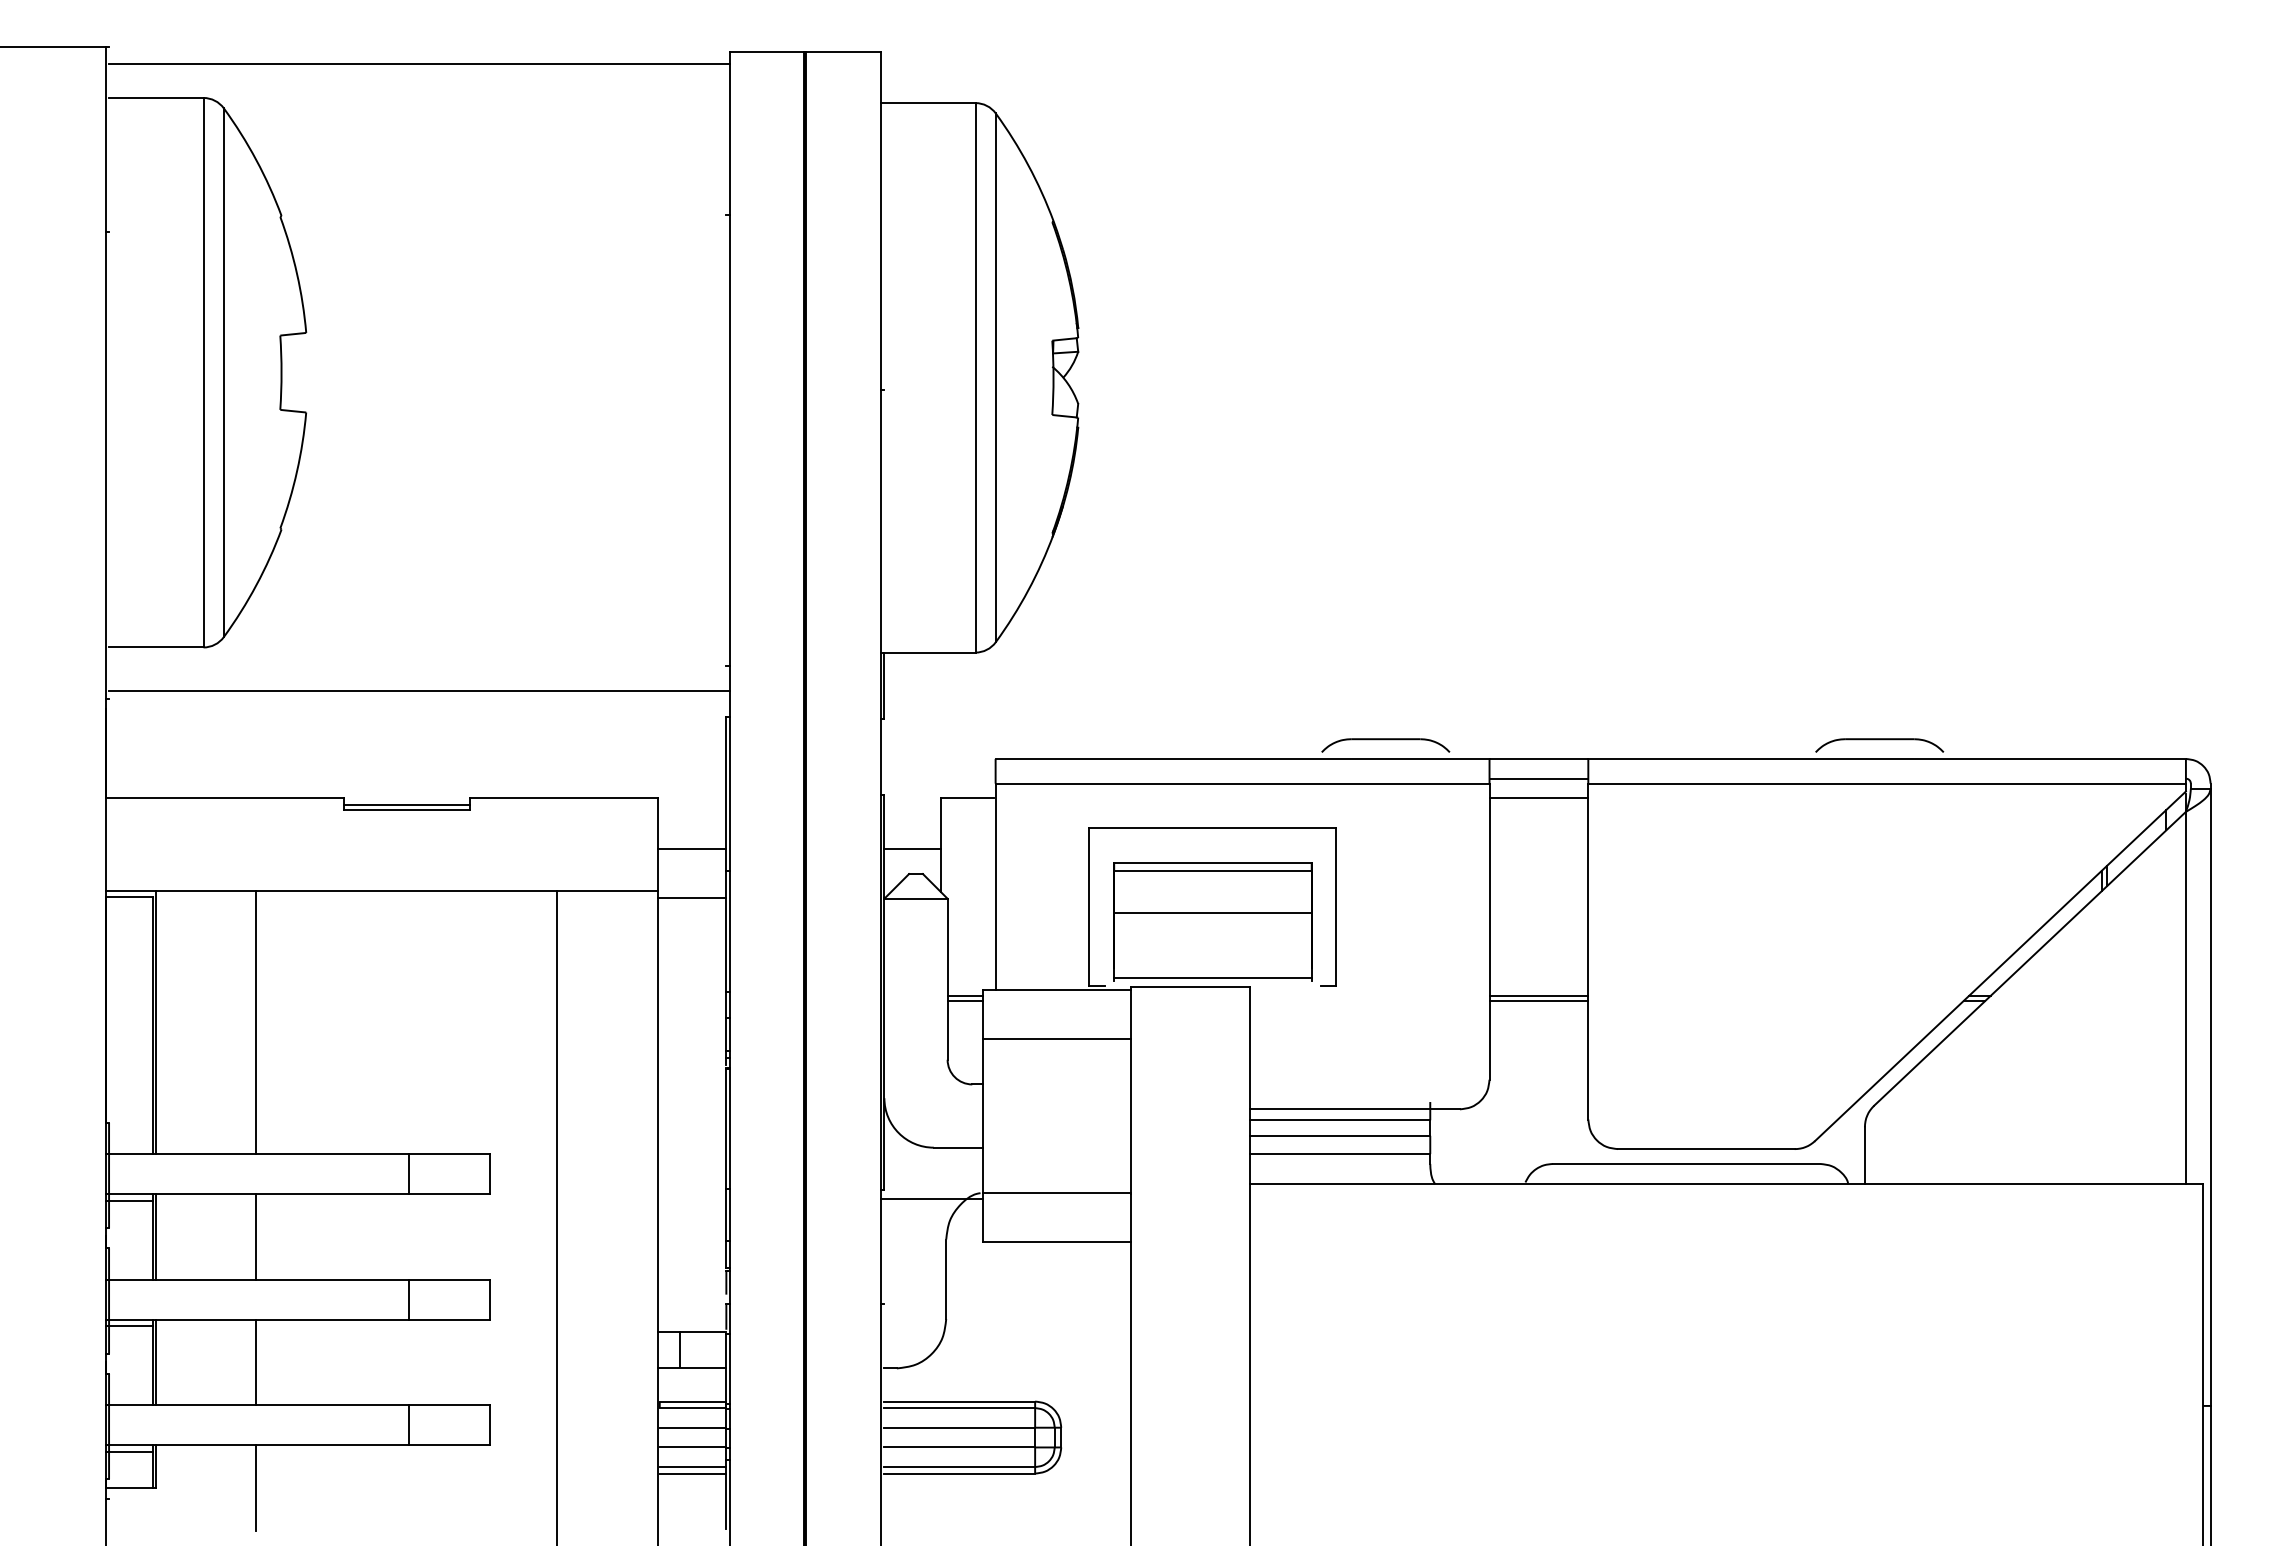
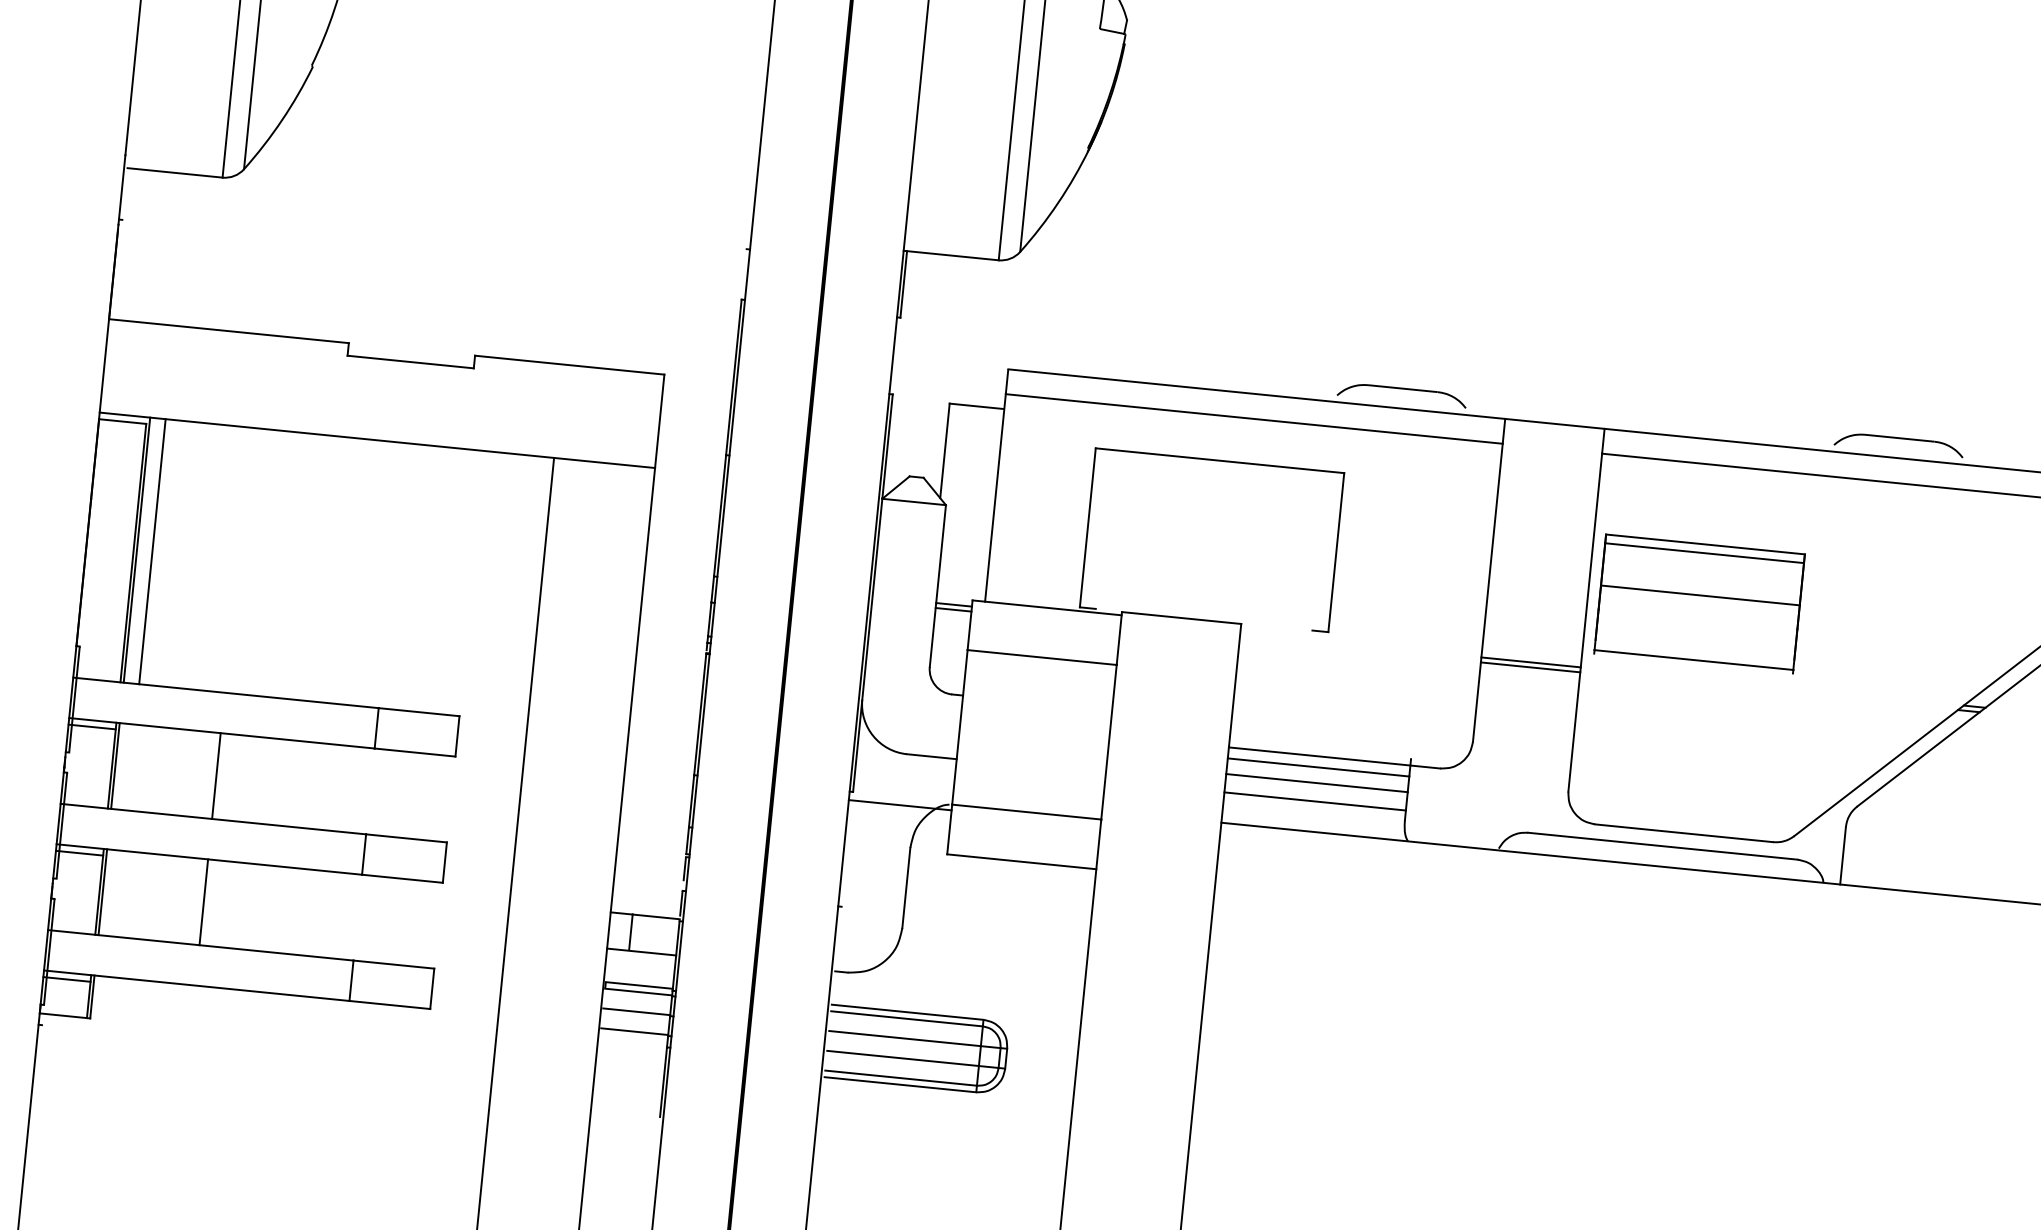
line: (419, 691) -> (435, 243), removed
line: (1538, 778) -> (1552, 443), removed
line: (1538, 798) -> (1550, 463), removed
line: (406, 804) -> (411, 356), removed
line: (691, 848) -> (693, 428), removed
line: (912, 848) -> (915, 451), removed
line: (691, 898) -> (688, 479), removed
part: (1212, 921) -> (1699, 603), moved
line: (256, 1022) -> (152, 551), moved
line: (692, 1467) -> (632, 1051), removed
line: (692, 1473) -> (631, 1057), removed
line: (256, 1487) -> (191, 1028), removed

